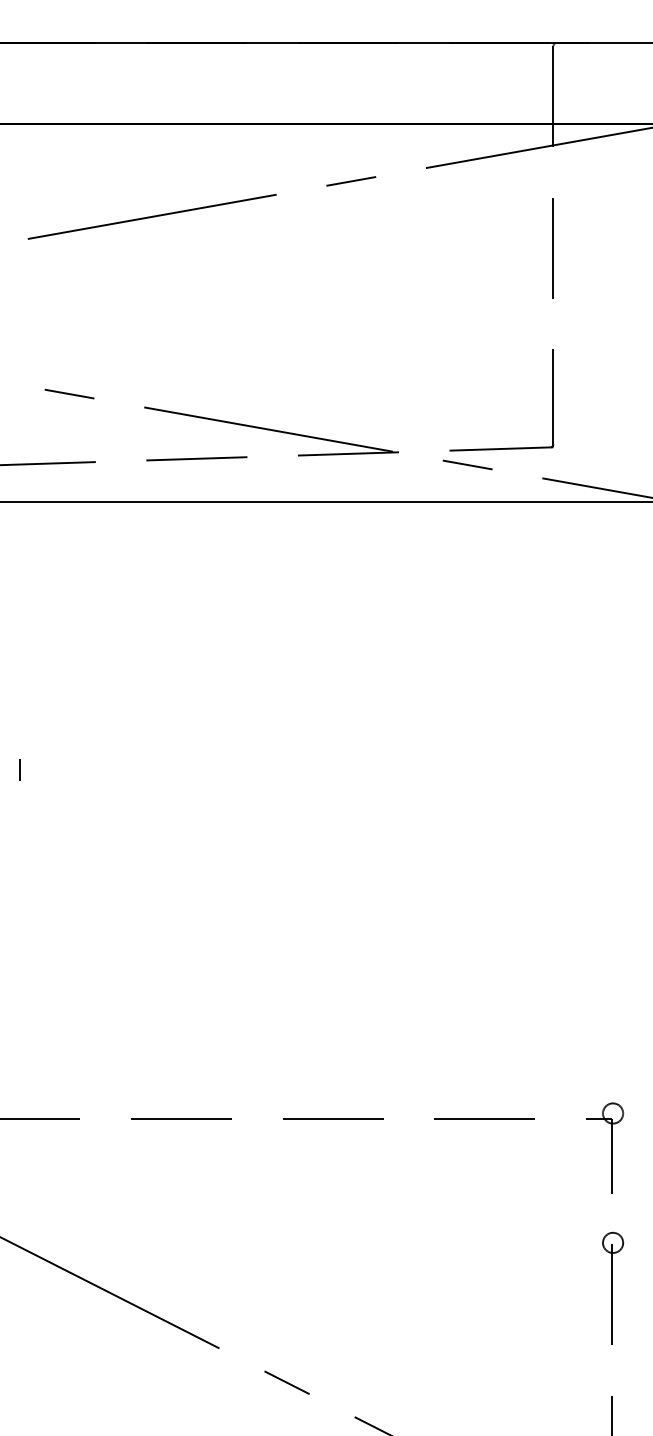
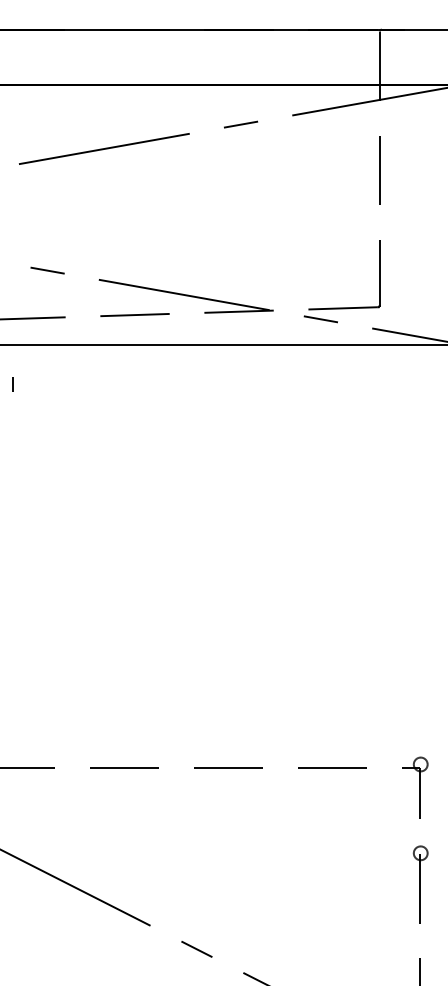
line: (18, 769) -> (12, 384), moved

